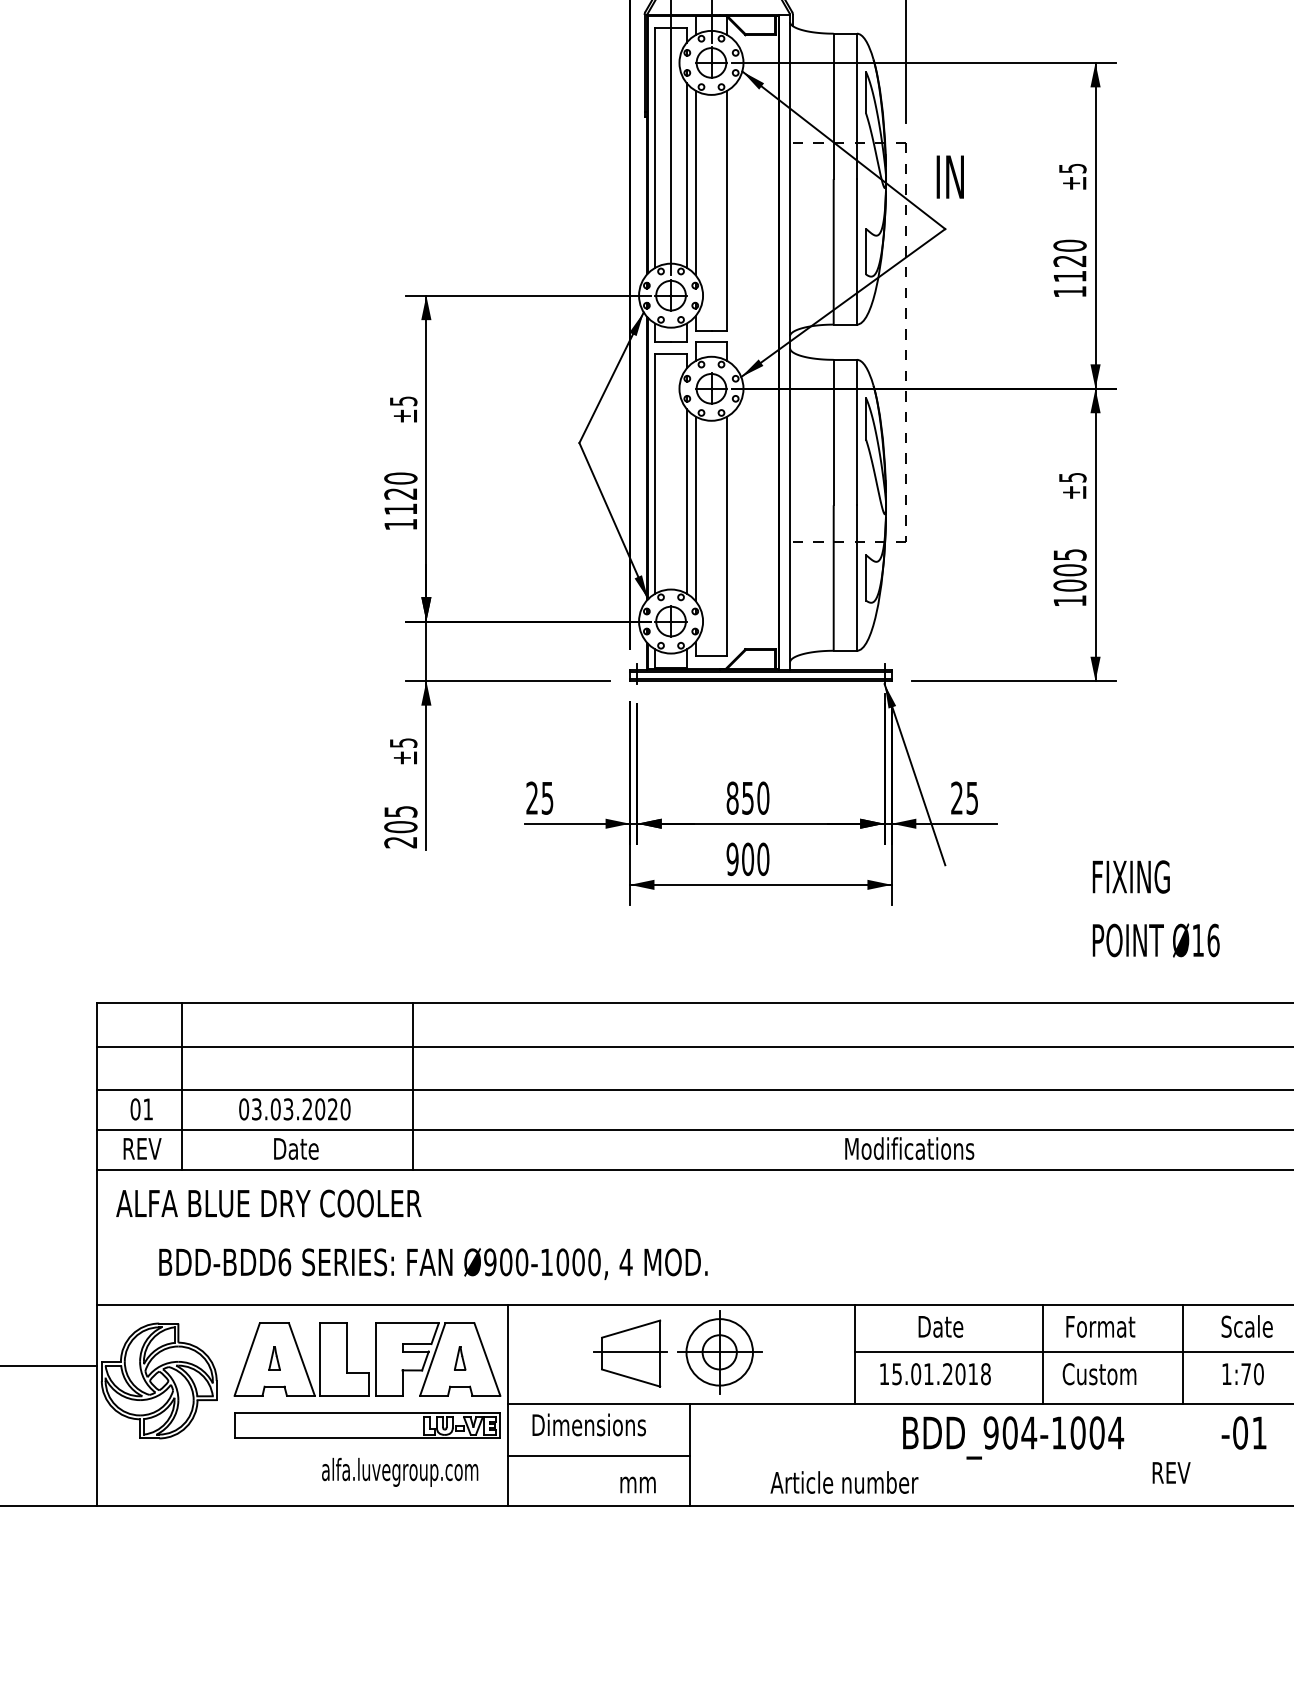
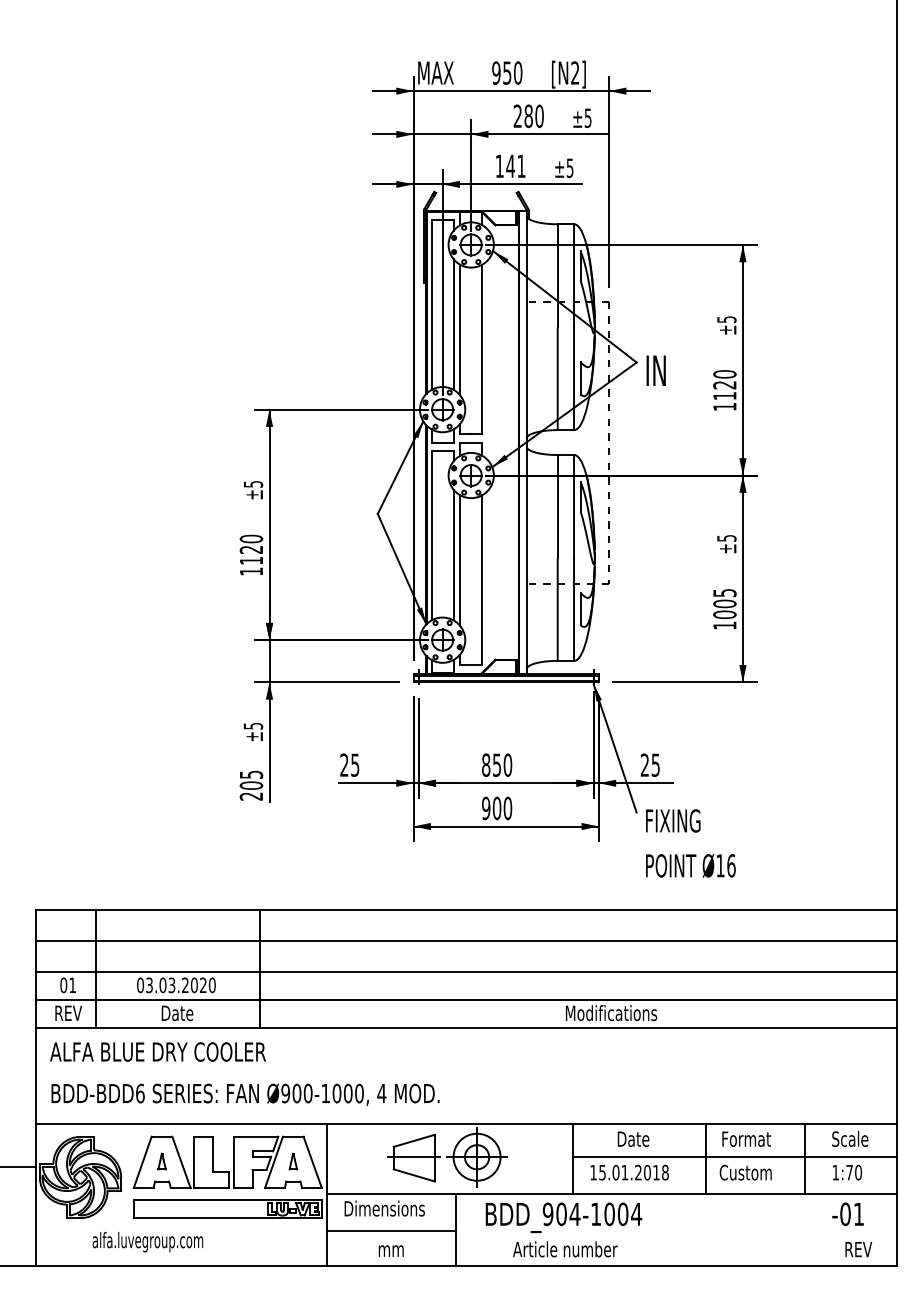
text: (949, 176) -> (655, 370), moved
text: (1155, 908) -> (690, 843), moved
text: (433, 1263) -> (245, 1094), moved
text: (1012, 1437) -> (563, 1217), moved
text: (399, 1472) -> (147, 1242), moved
text: (1171, 1472) -> (858, 1249), moved
text: (636, 1484) -> (390, 1250), moved

